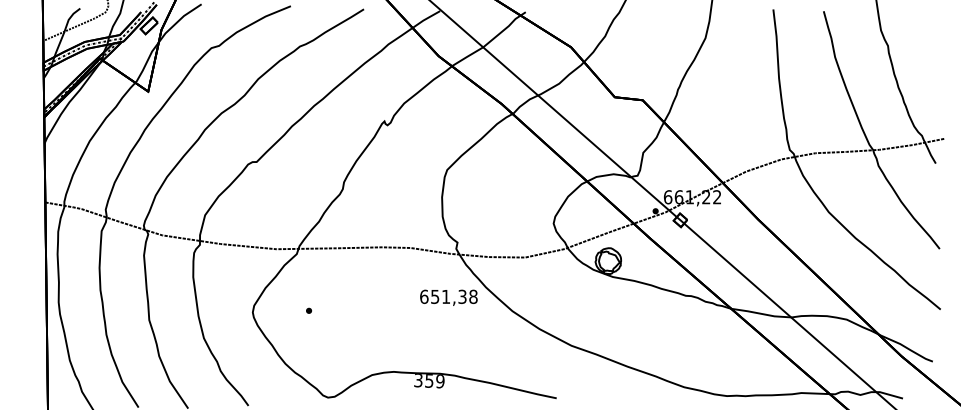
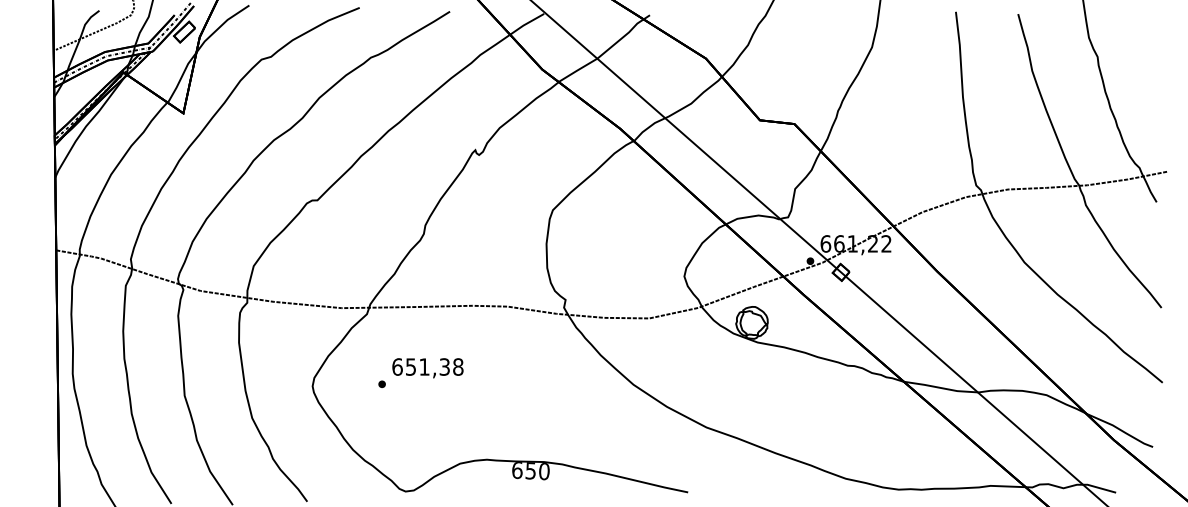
text: (448, 298) -> (427, 368), moved
text: (429, 381) -> (530, 471), 359 -> 650

